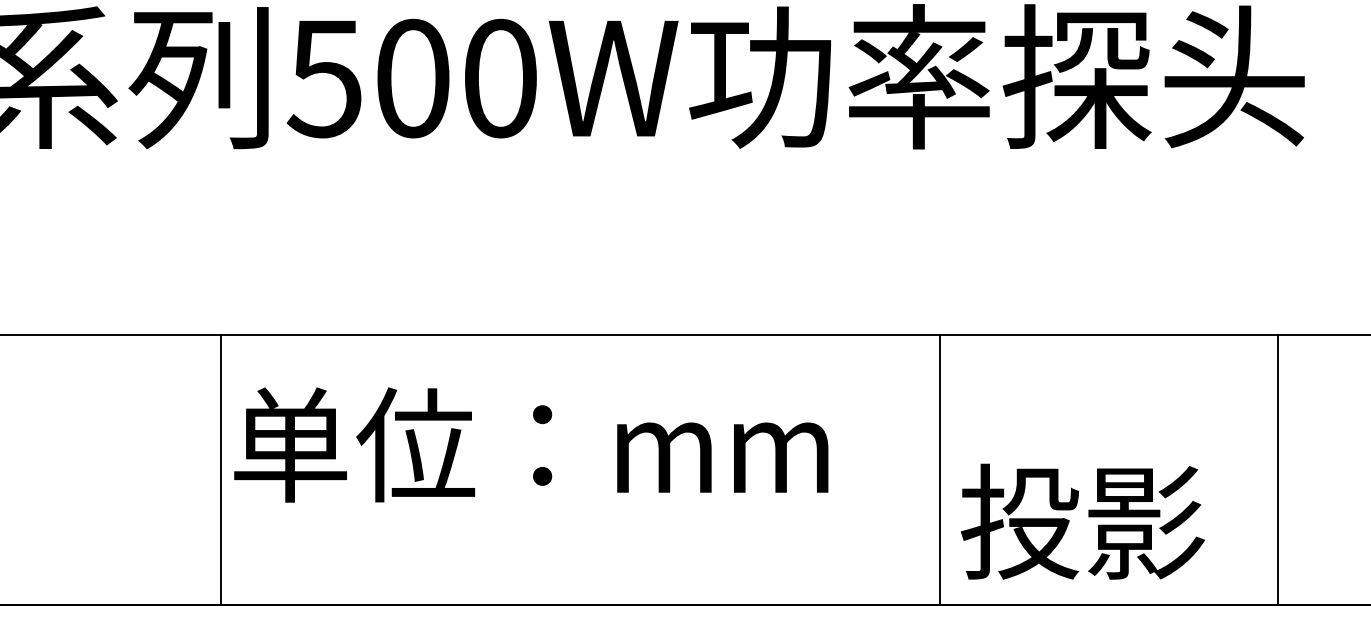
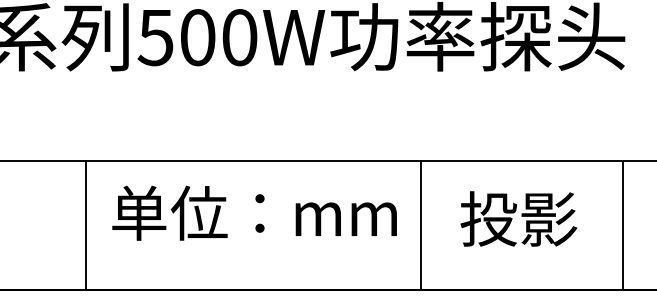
line: (220, 468) -> (85, 224), moved
line: (940, 468) -> (421, 224), moved
line: (1278, 468) -> (623, 224), moved
text: (1082, 520) -> (518, 218), moved

